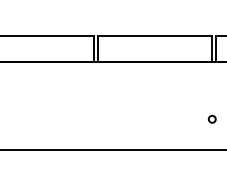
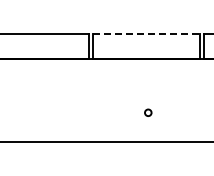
line: (155, 36) -> (146, 34), solid -> dashed
circle: (212, 118) -> (148, 112), moved

